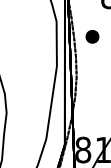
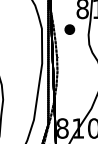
part: (92, 36) -> (69, 29), moved

